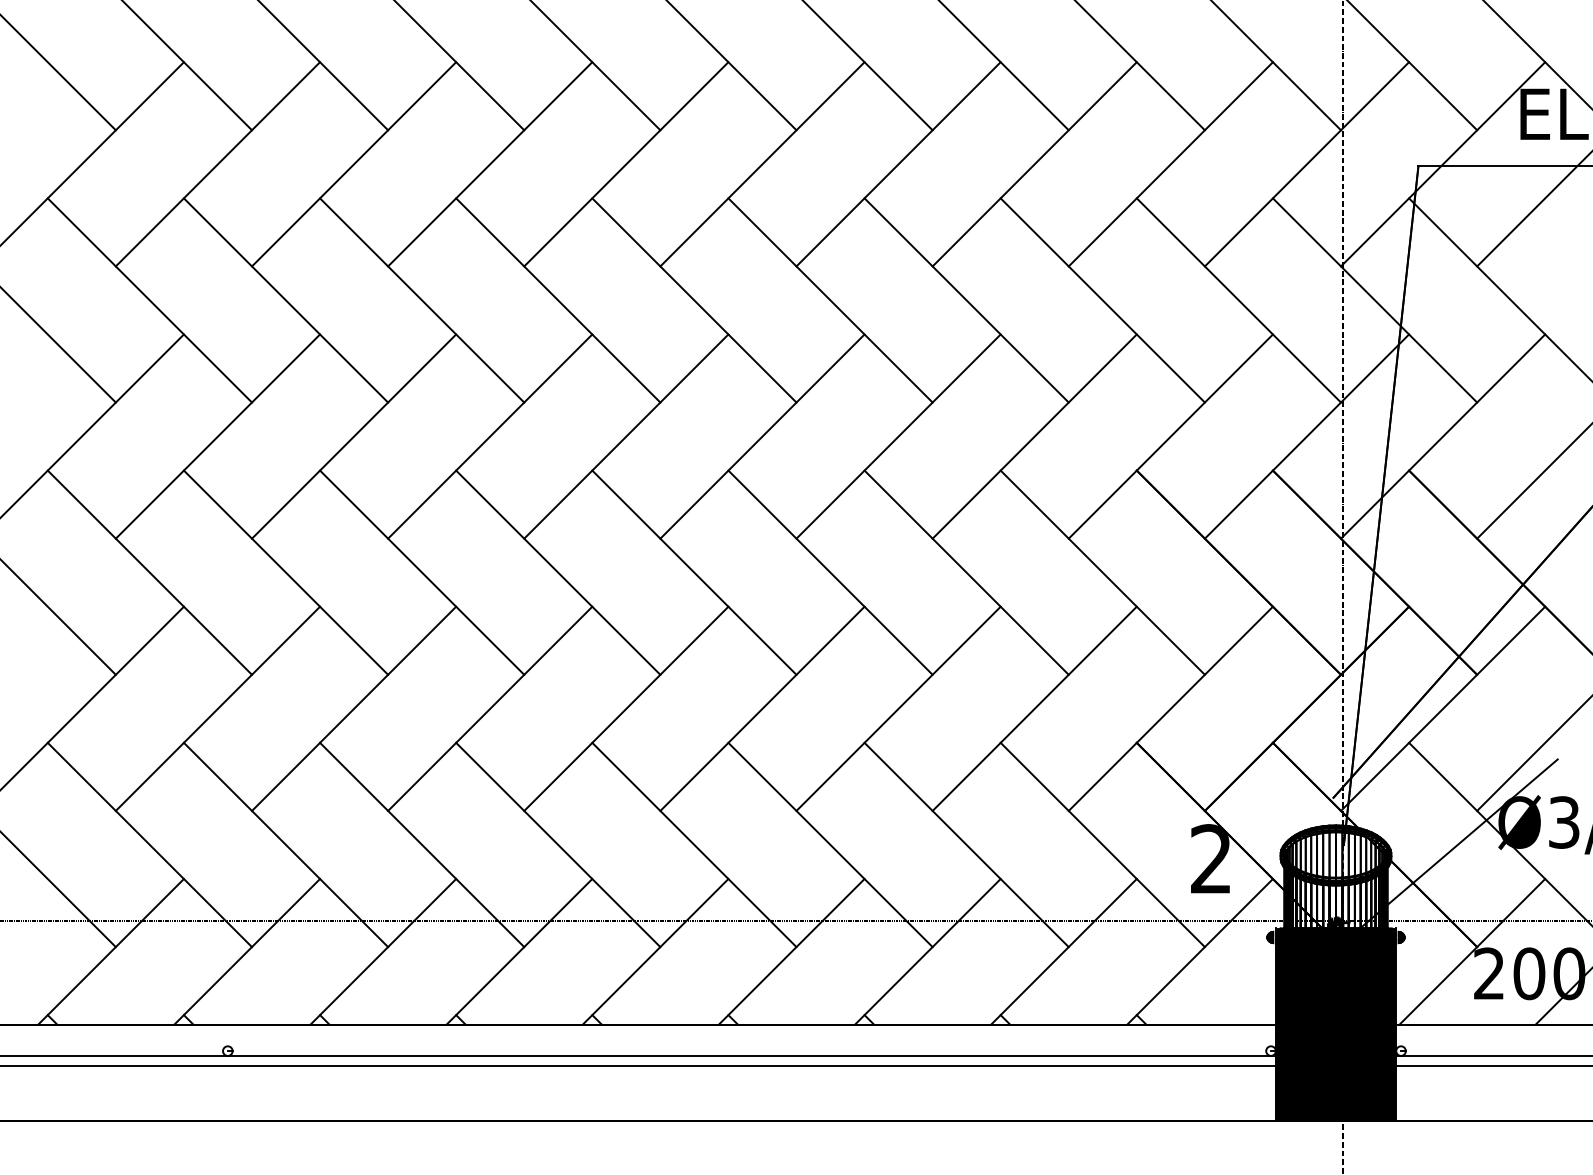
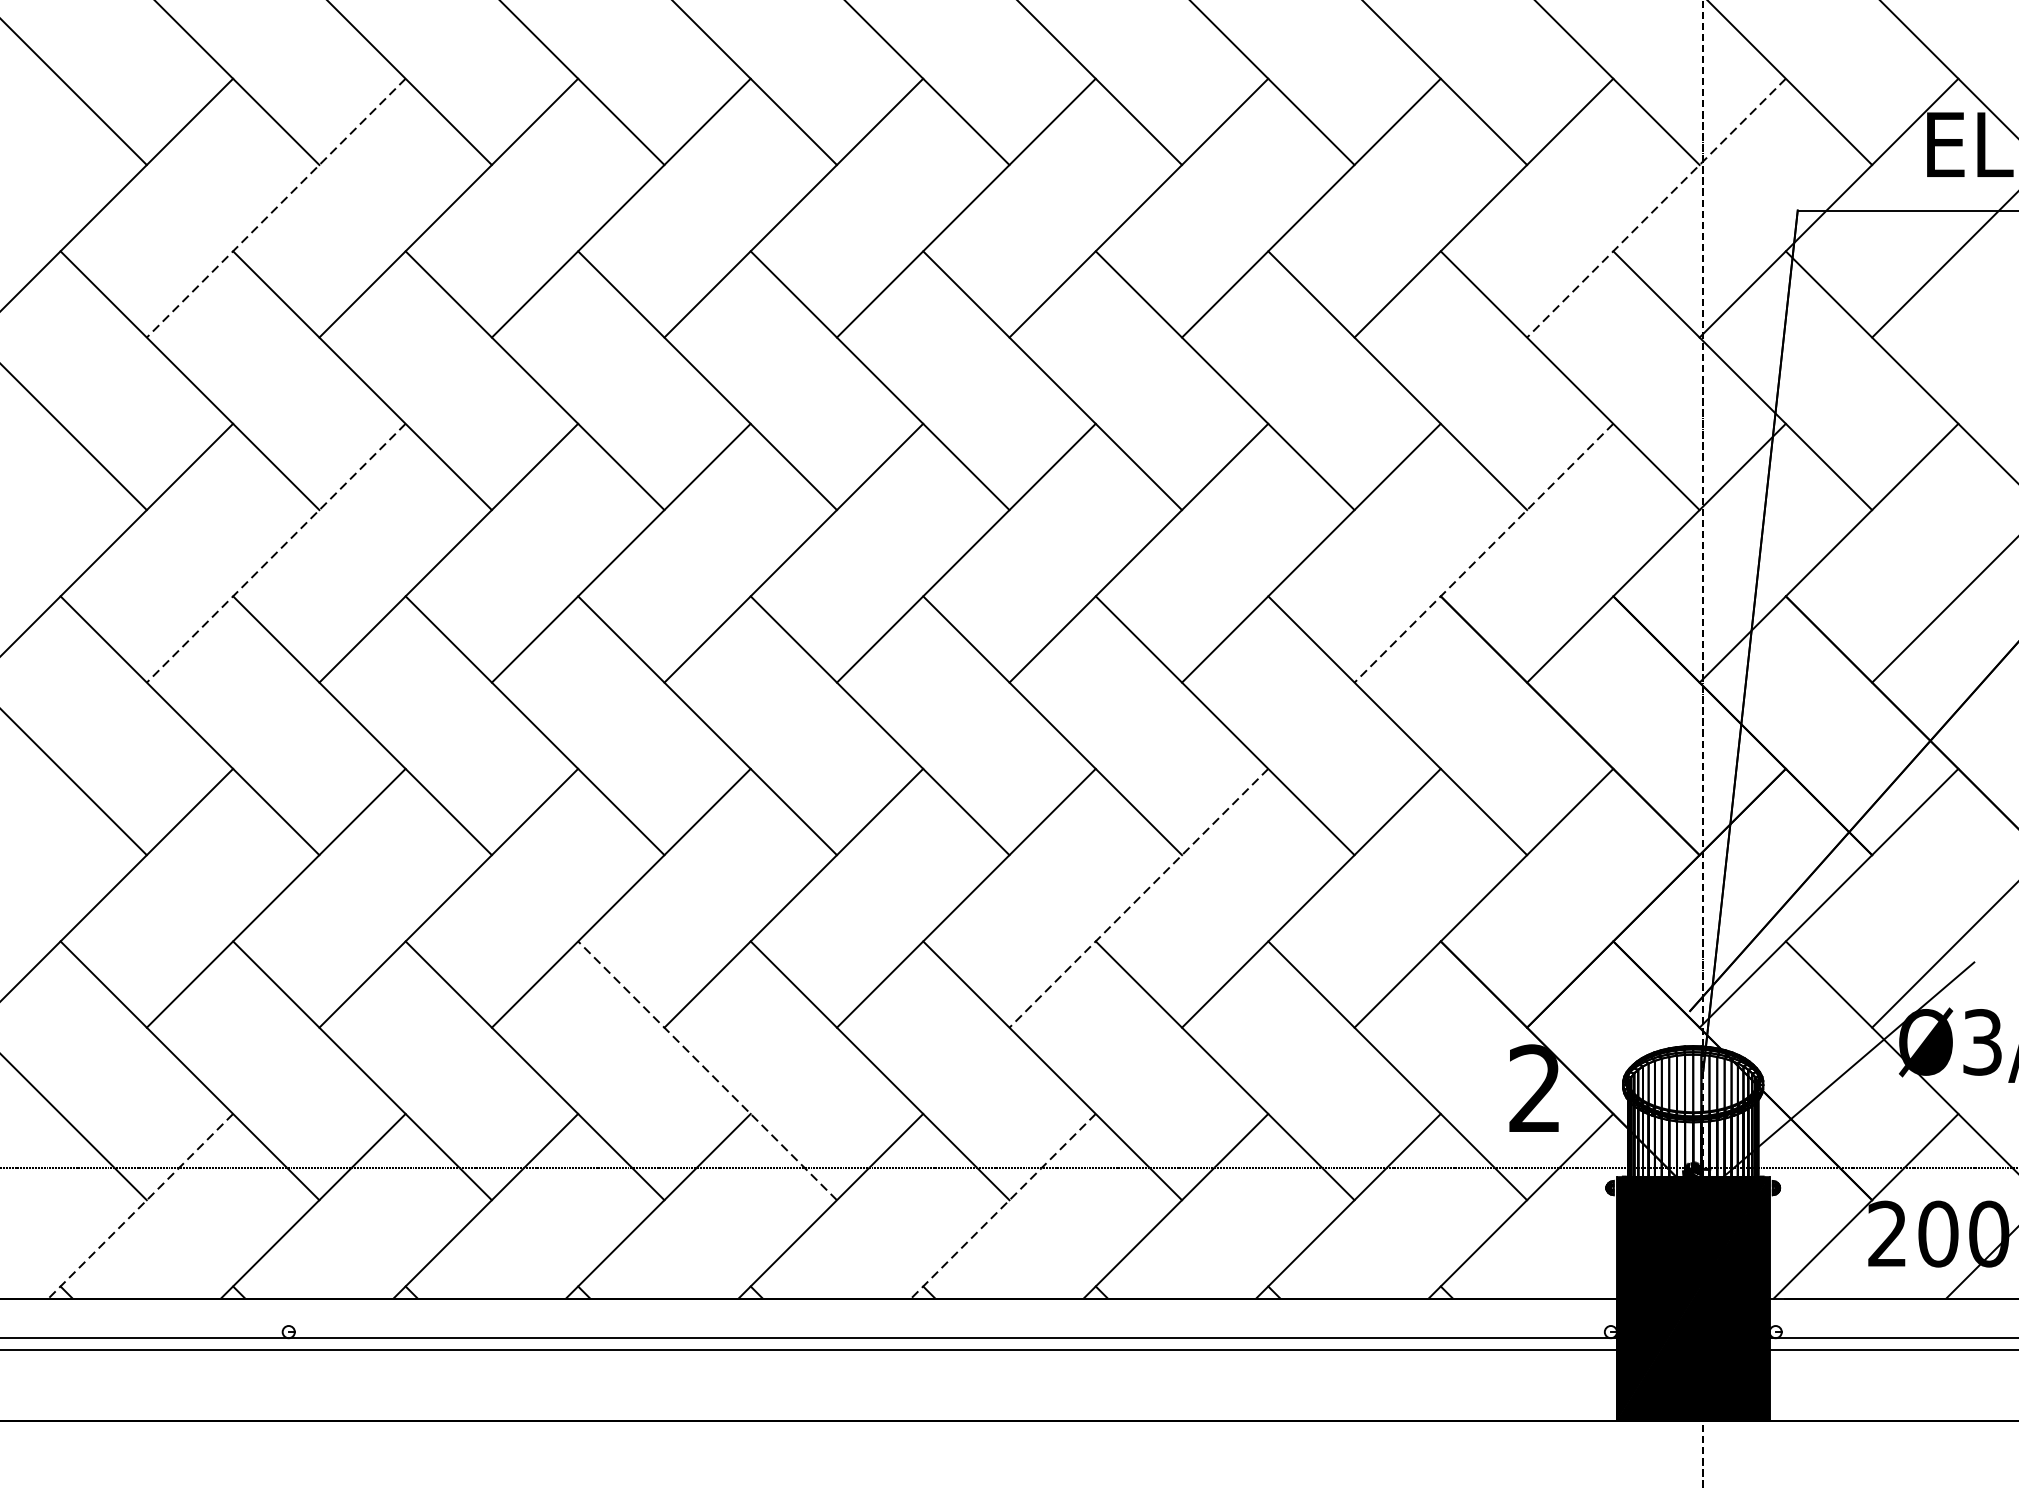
line: (217, 164) -> (275, 208), solid -> dashed
line: (1306, 164) -> (1655, 208), solid -> dashed
line: (217, 436) -> (275, 553), solid -> dashed
line: (1170, 436) -> (1483, 553), solid -> dashed
line: (898, 709) -> (1138, 899), solid -> dashed
line: (557, 844) -> (706, 1070), solid -> dashed
line: (111, 951) -> (141, 1205), solid -> dashed
line: (791, 951) -> (1003, 1205), solid -> dashed

